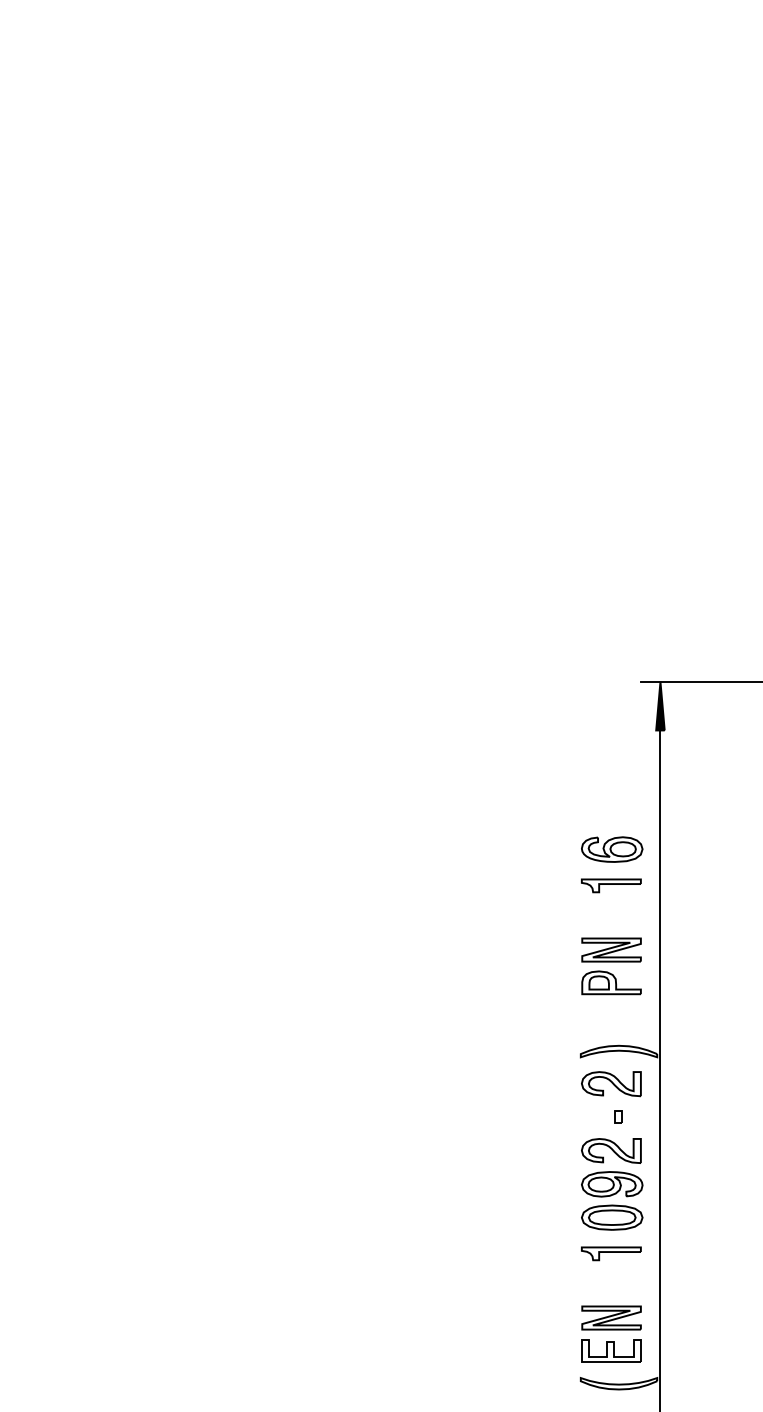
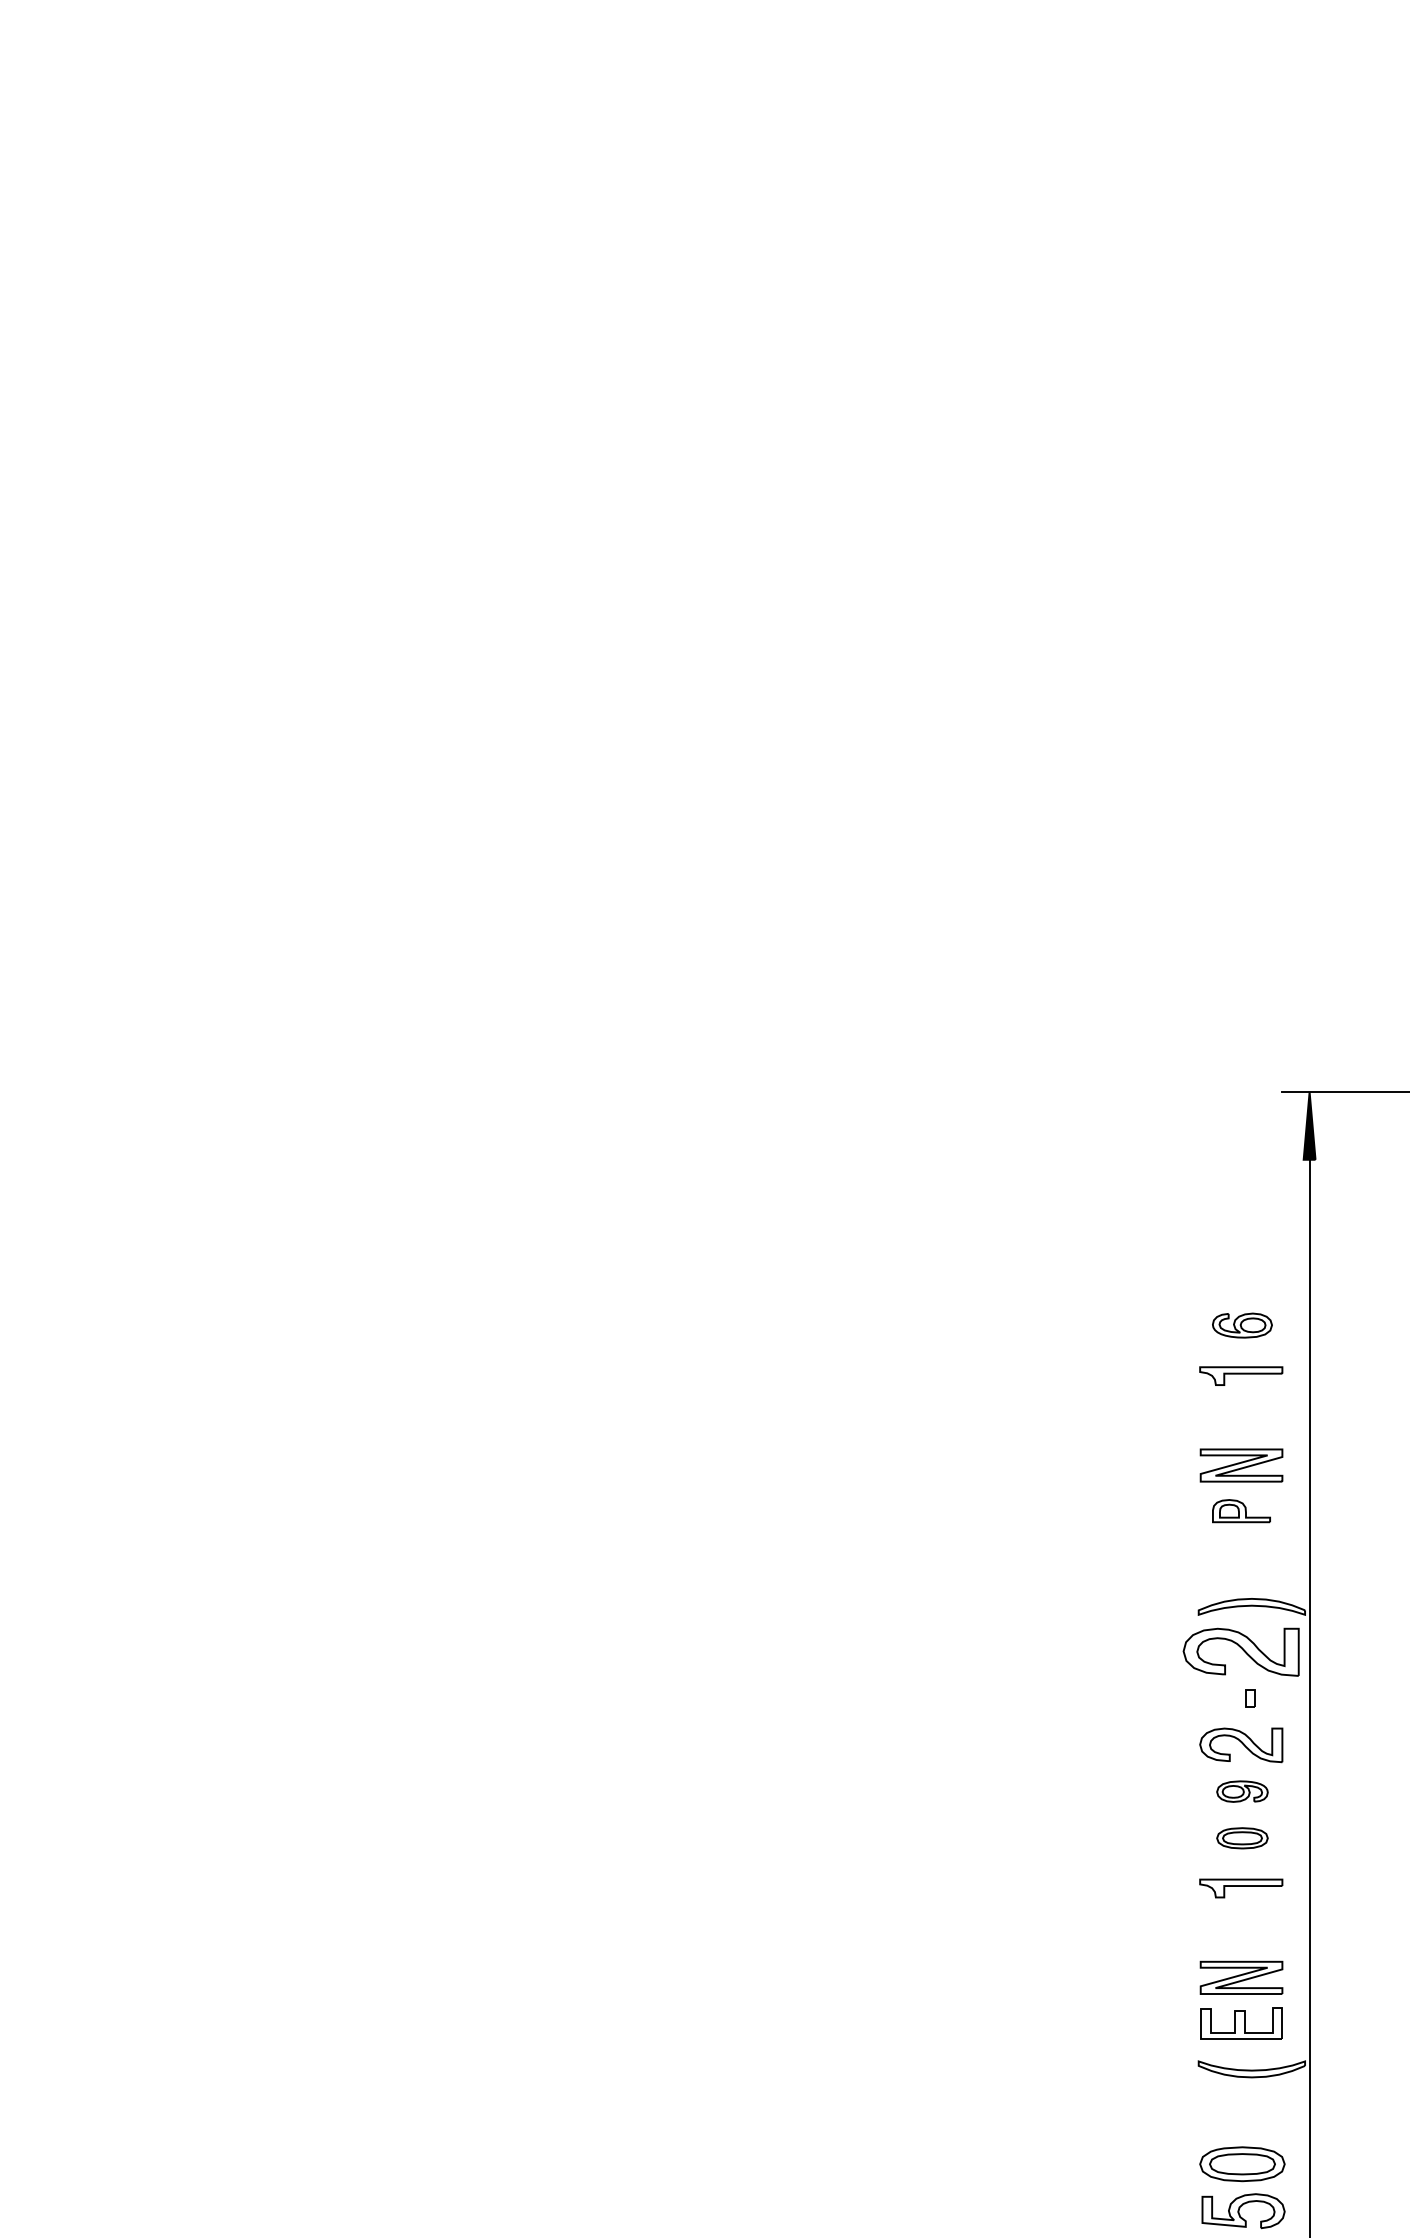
part: (612, 849) -> (1242, 1325), size x0.7
part: (611, 982) -> (1241, 1510), size x0.7
part: (611, 1083) -> (1241, 1651), size x1.4
part: (612, 1184) -> (1242, 1791), size x0.6
part: (612, 1217) -> (1242, 1838), size x0.6

